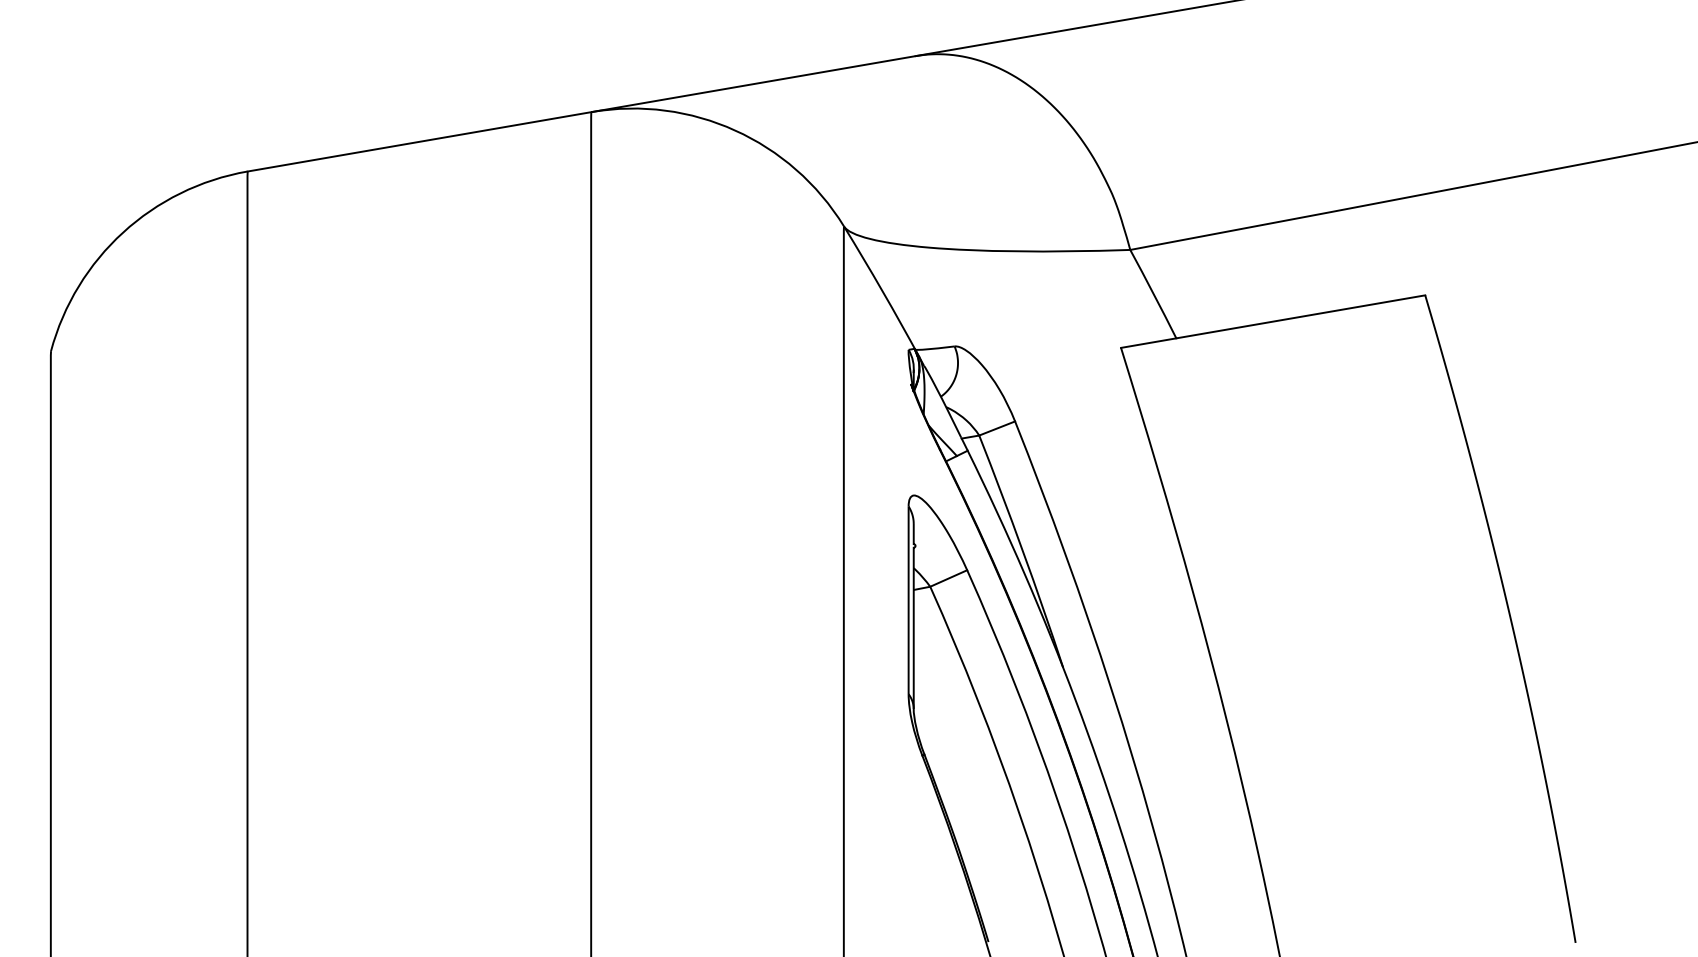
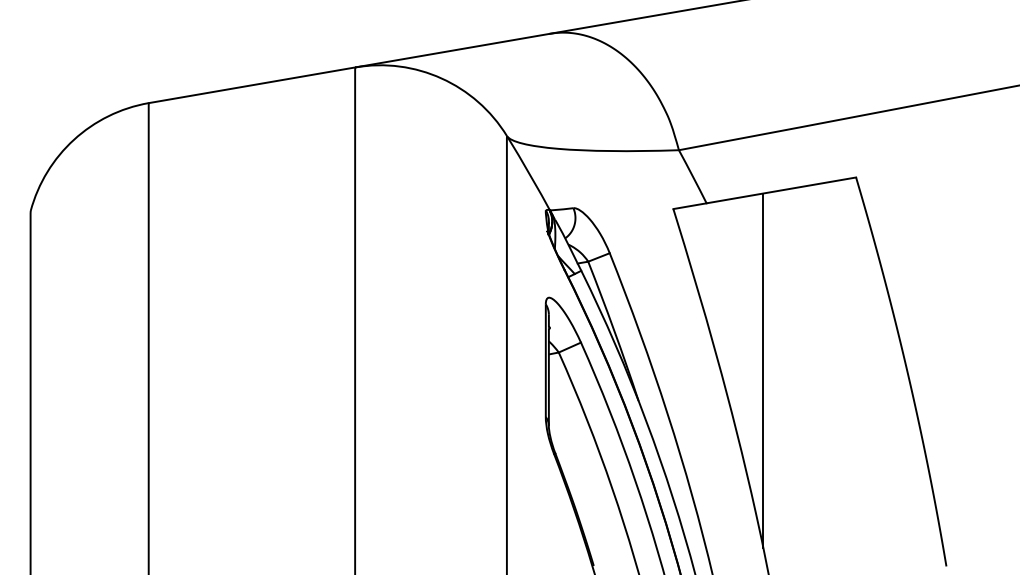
line: (1271, 616) -> (763, 370), added

